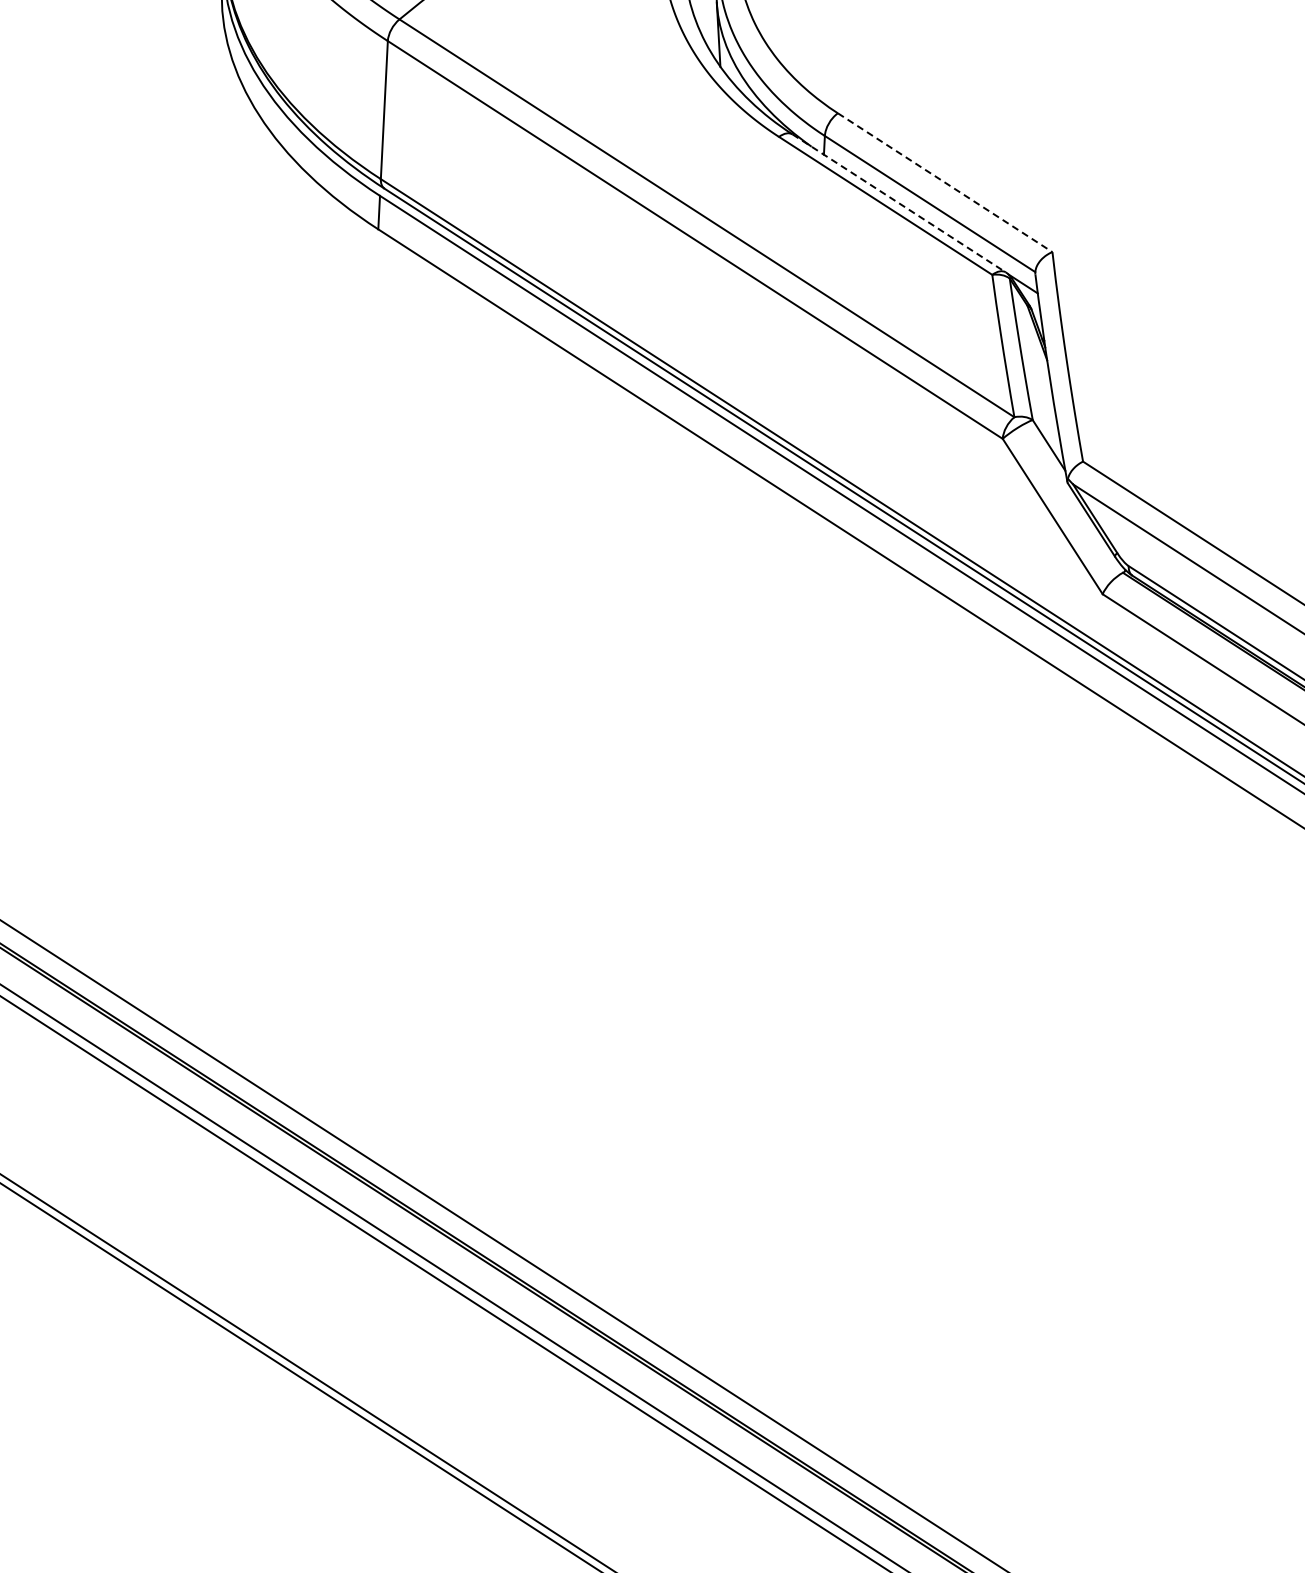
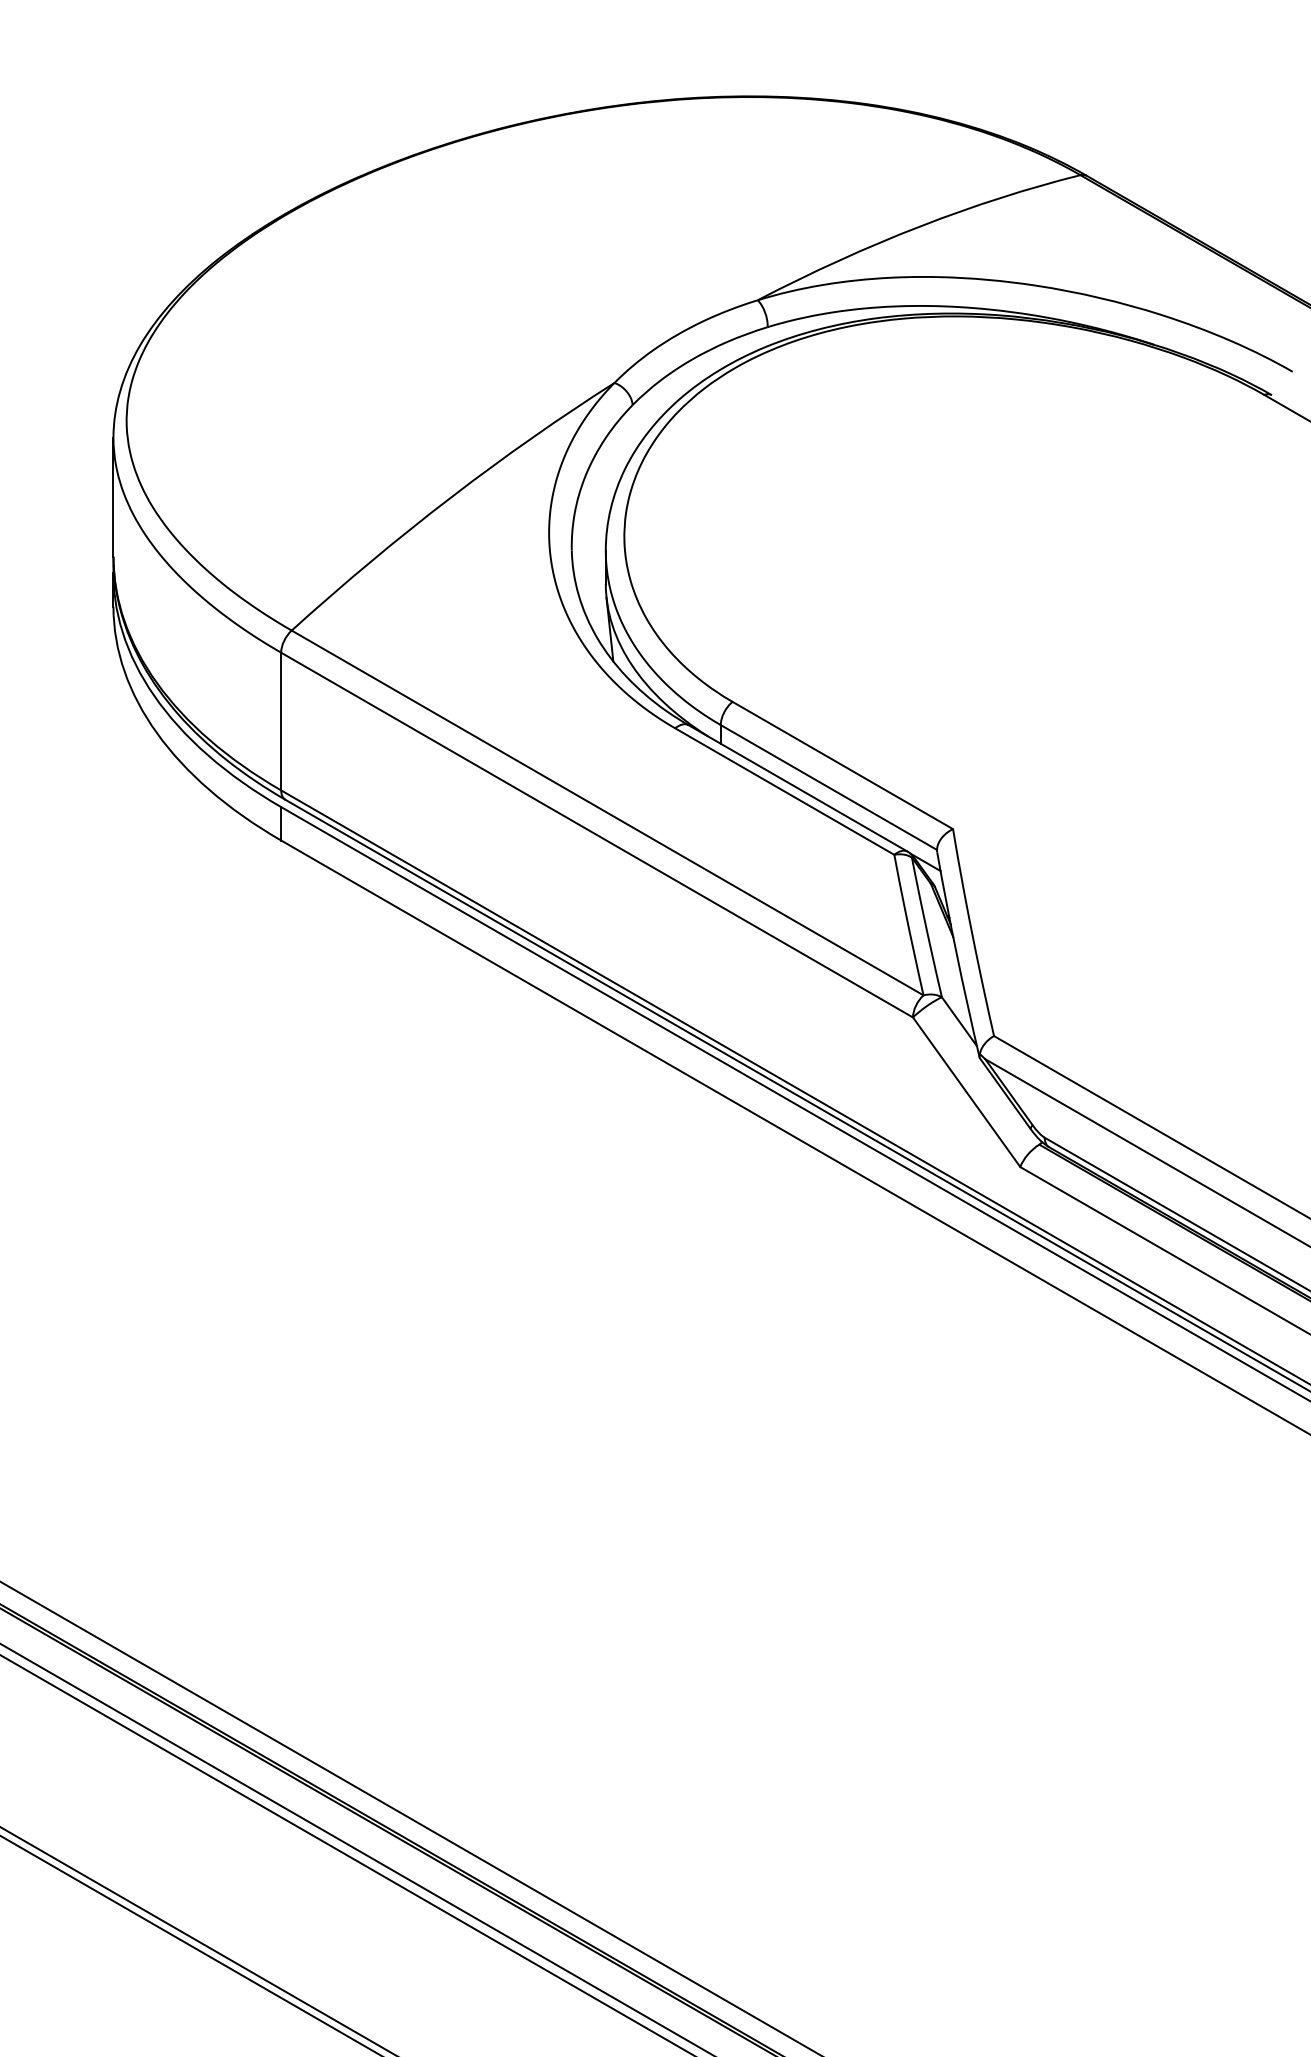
line: (945, 182) -> (843, 765), dashed -> solid
line: (899, 203) -> (798, 788), dashed -> solid

